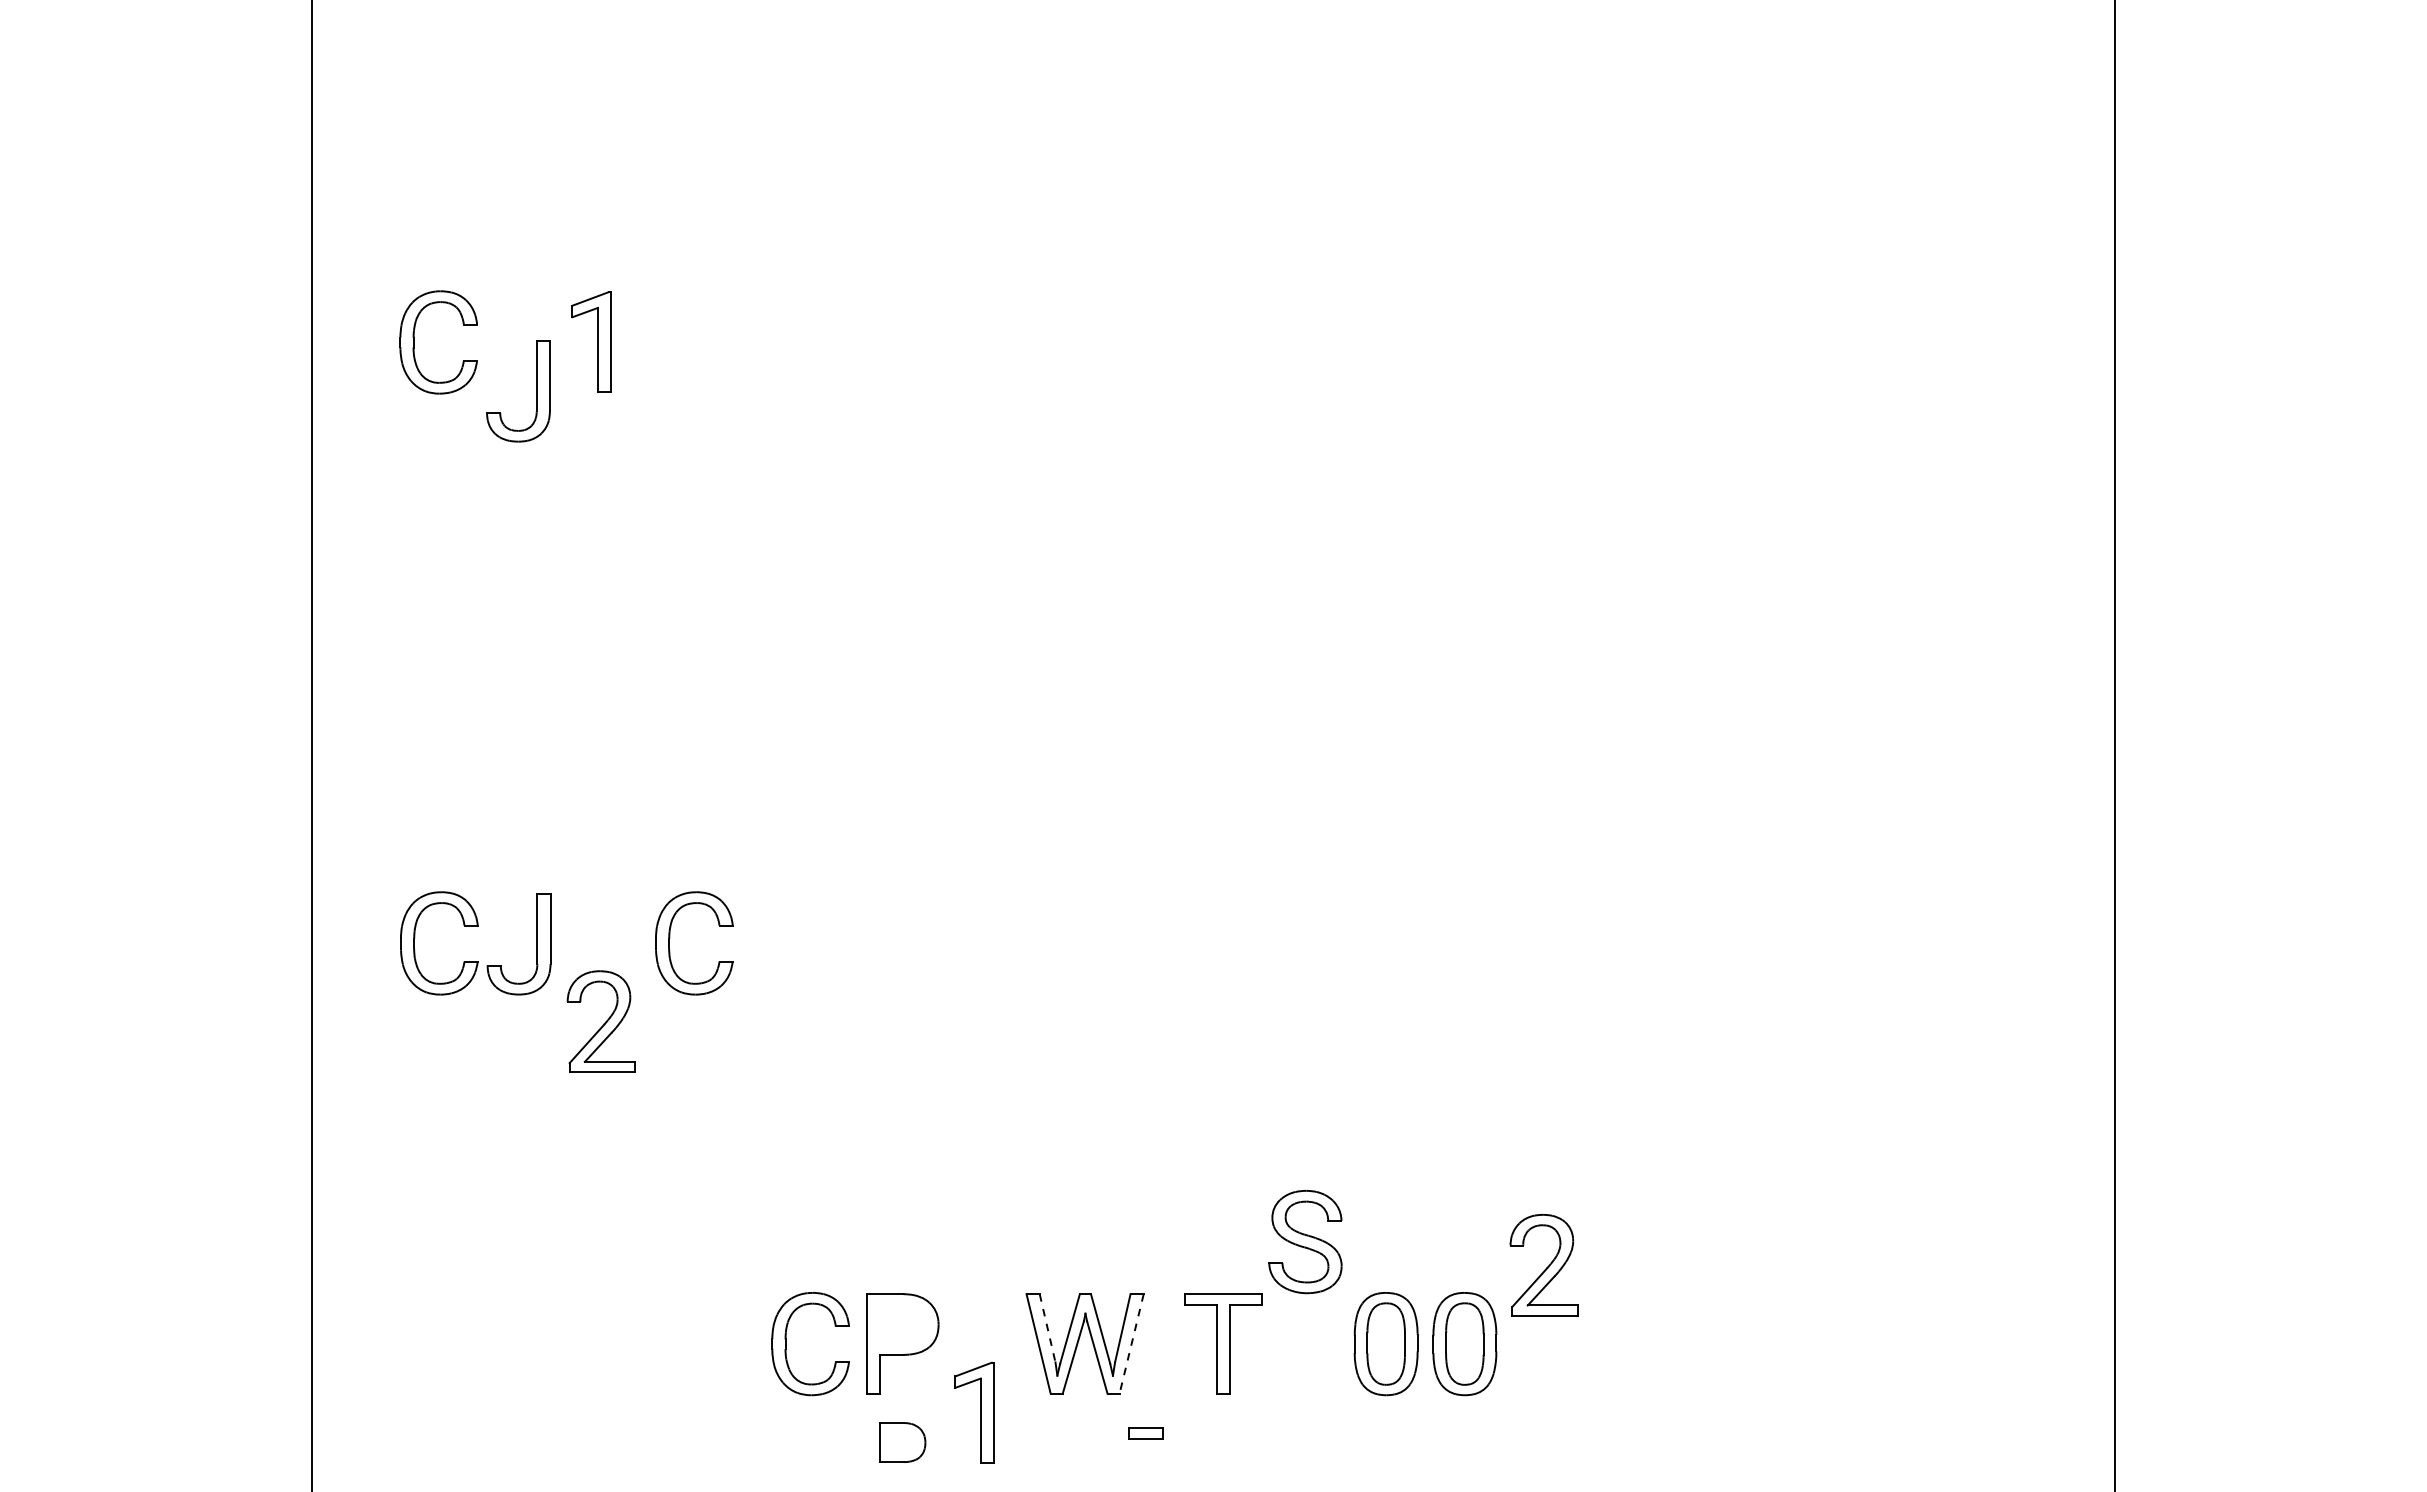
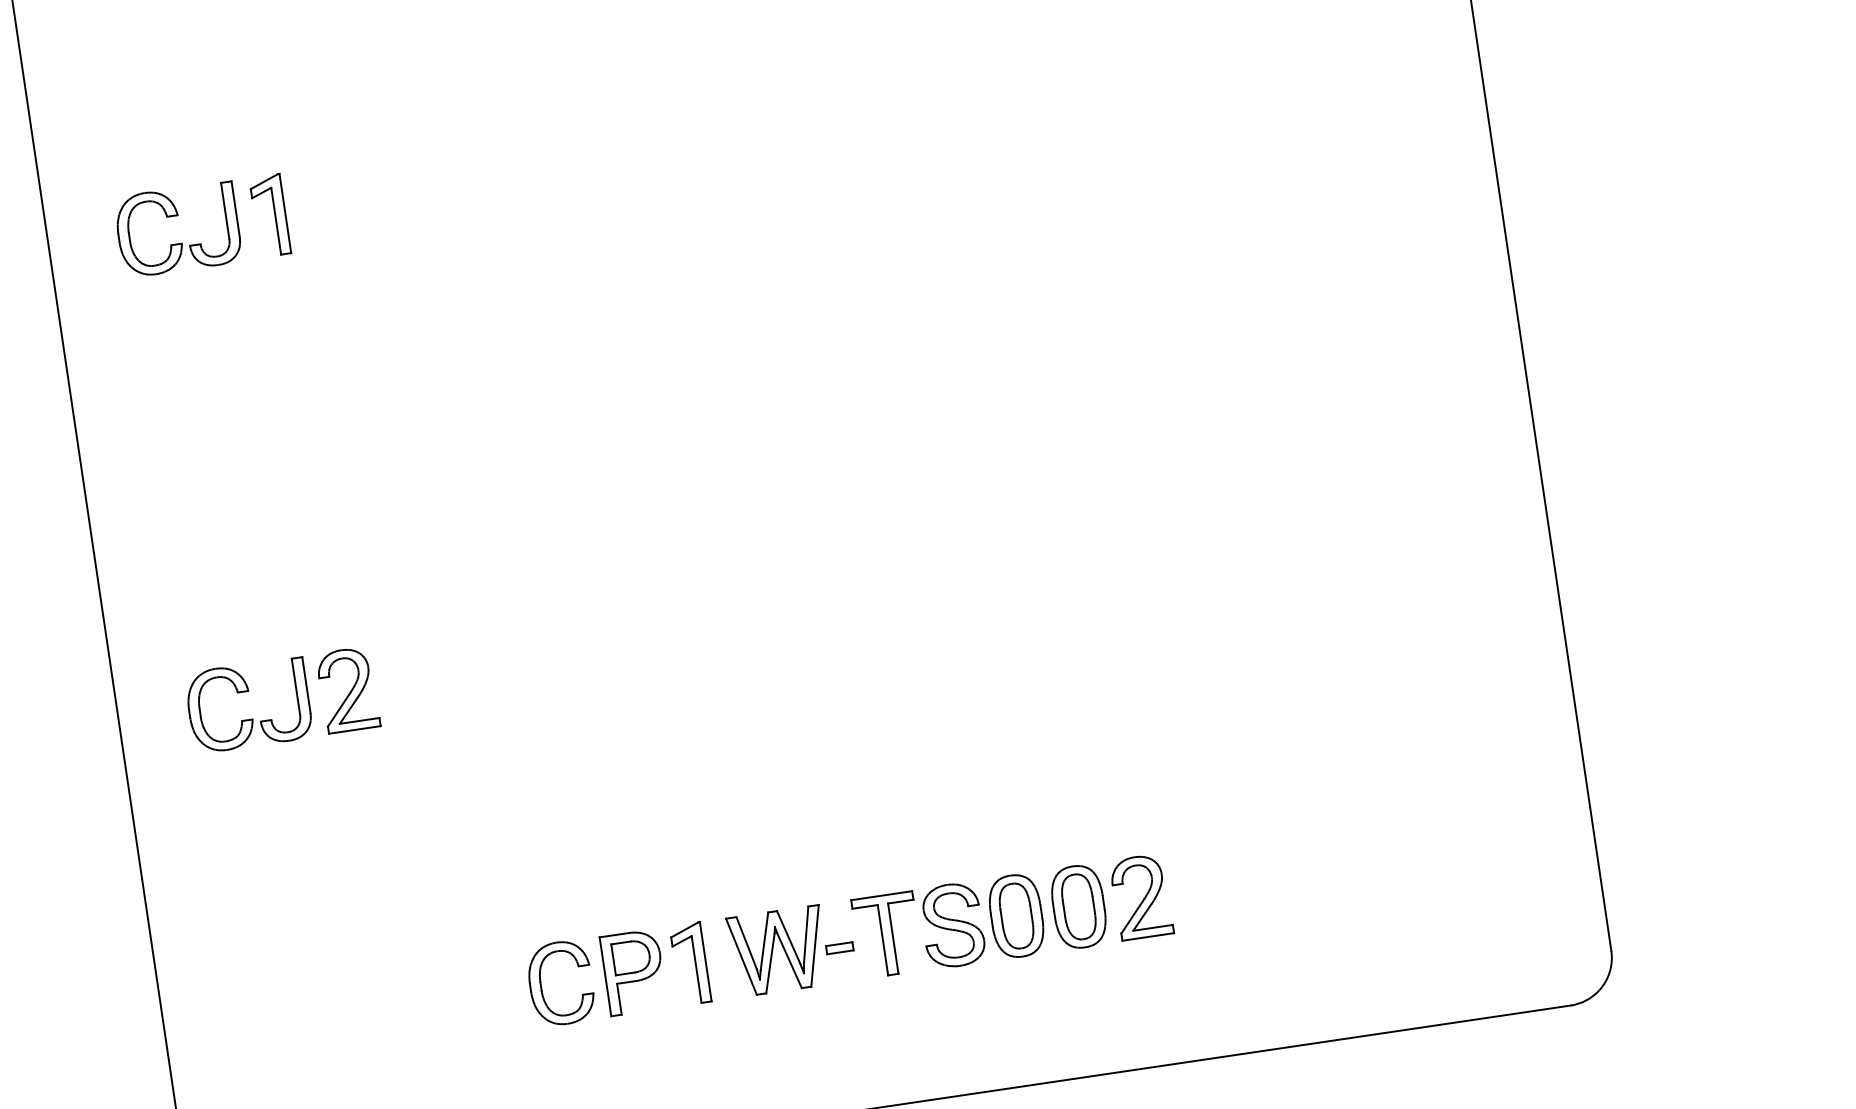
part: (536, 391) -> (226, 223), moved
part: (670, 938) -> (402, 678), removed
part: (600, 1021) -> (347, 690), moved
part: (1305, 1242) -> (952, 925), moved
part: (1543, 1265) -> (1141, 897), moved
line: (1047, 1328) -> (746, 943), dashed -> solid
line: (1131, 1344) -> (814, 946), dashed -> solid
part: (974, 1412) -> (690, 963), moved
part: (1145, 1433) -> (839, 948), moved
part: (902, 1442) -> (631, 957), moved

